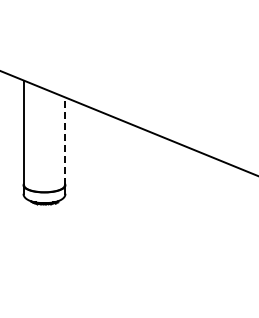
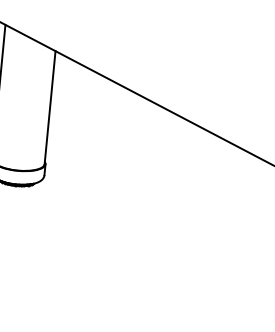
line: (64, 140) -> (49, 106), dashed -> solid

